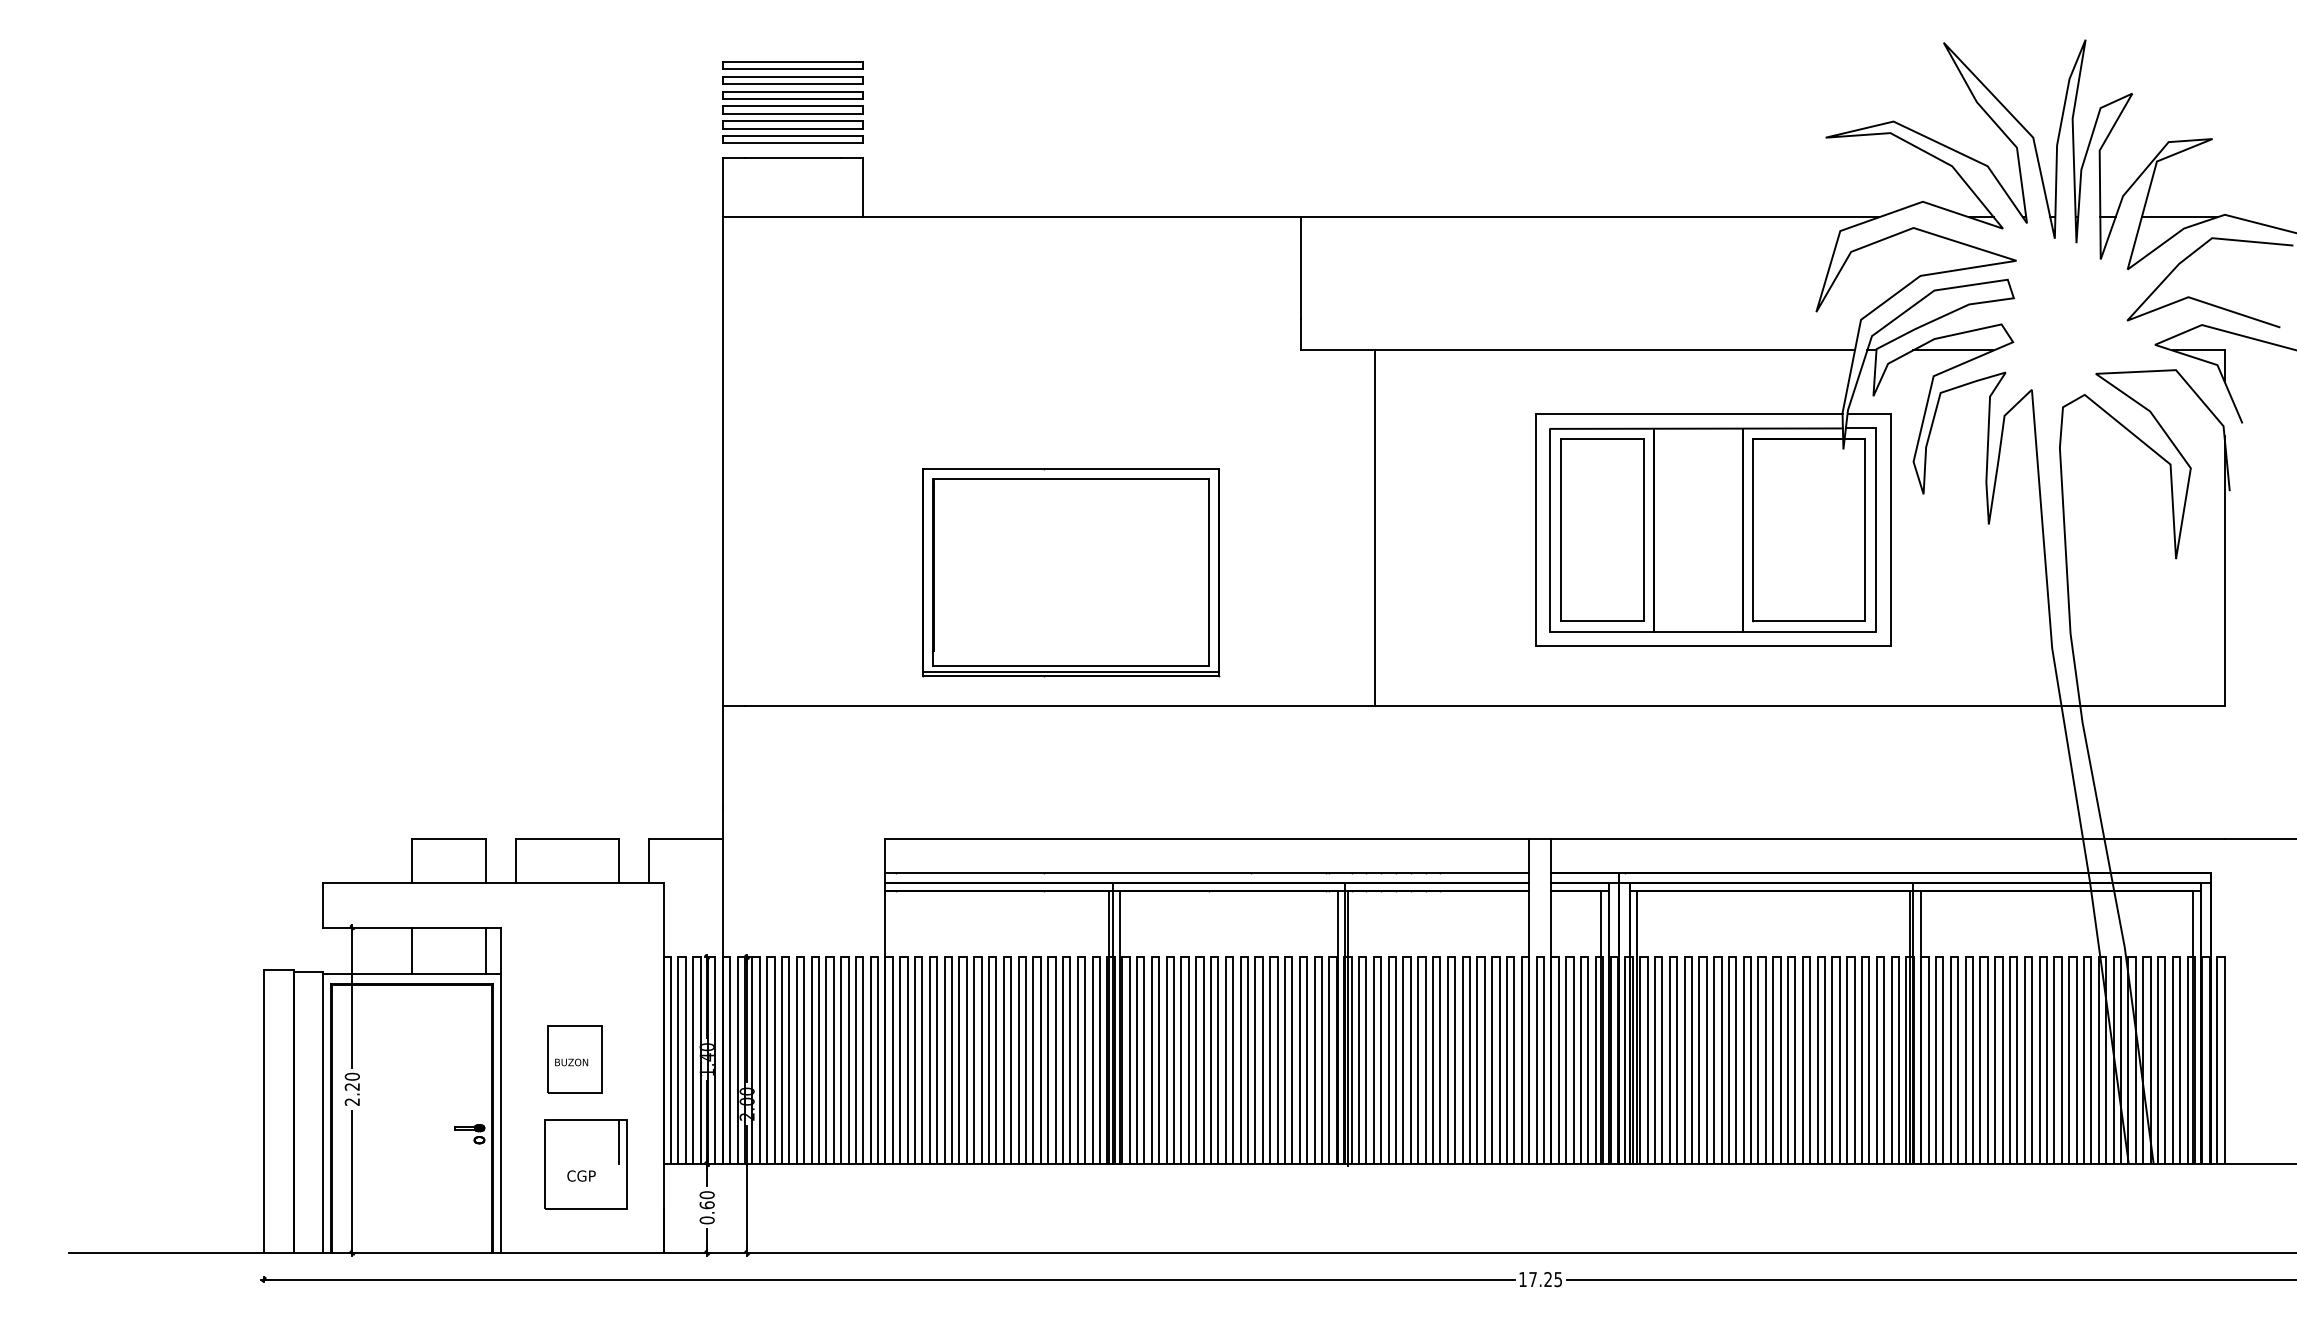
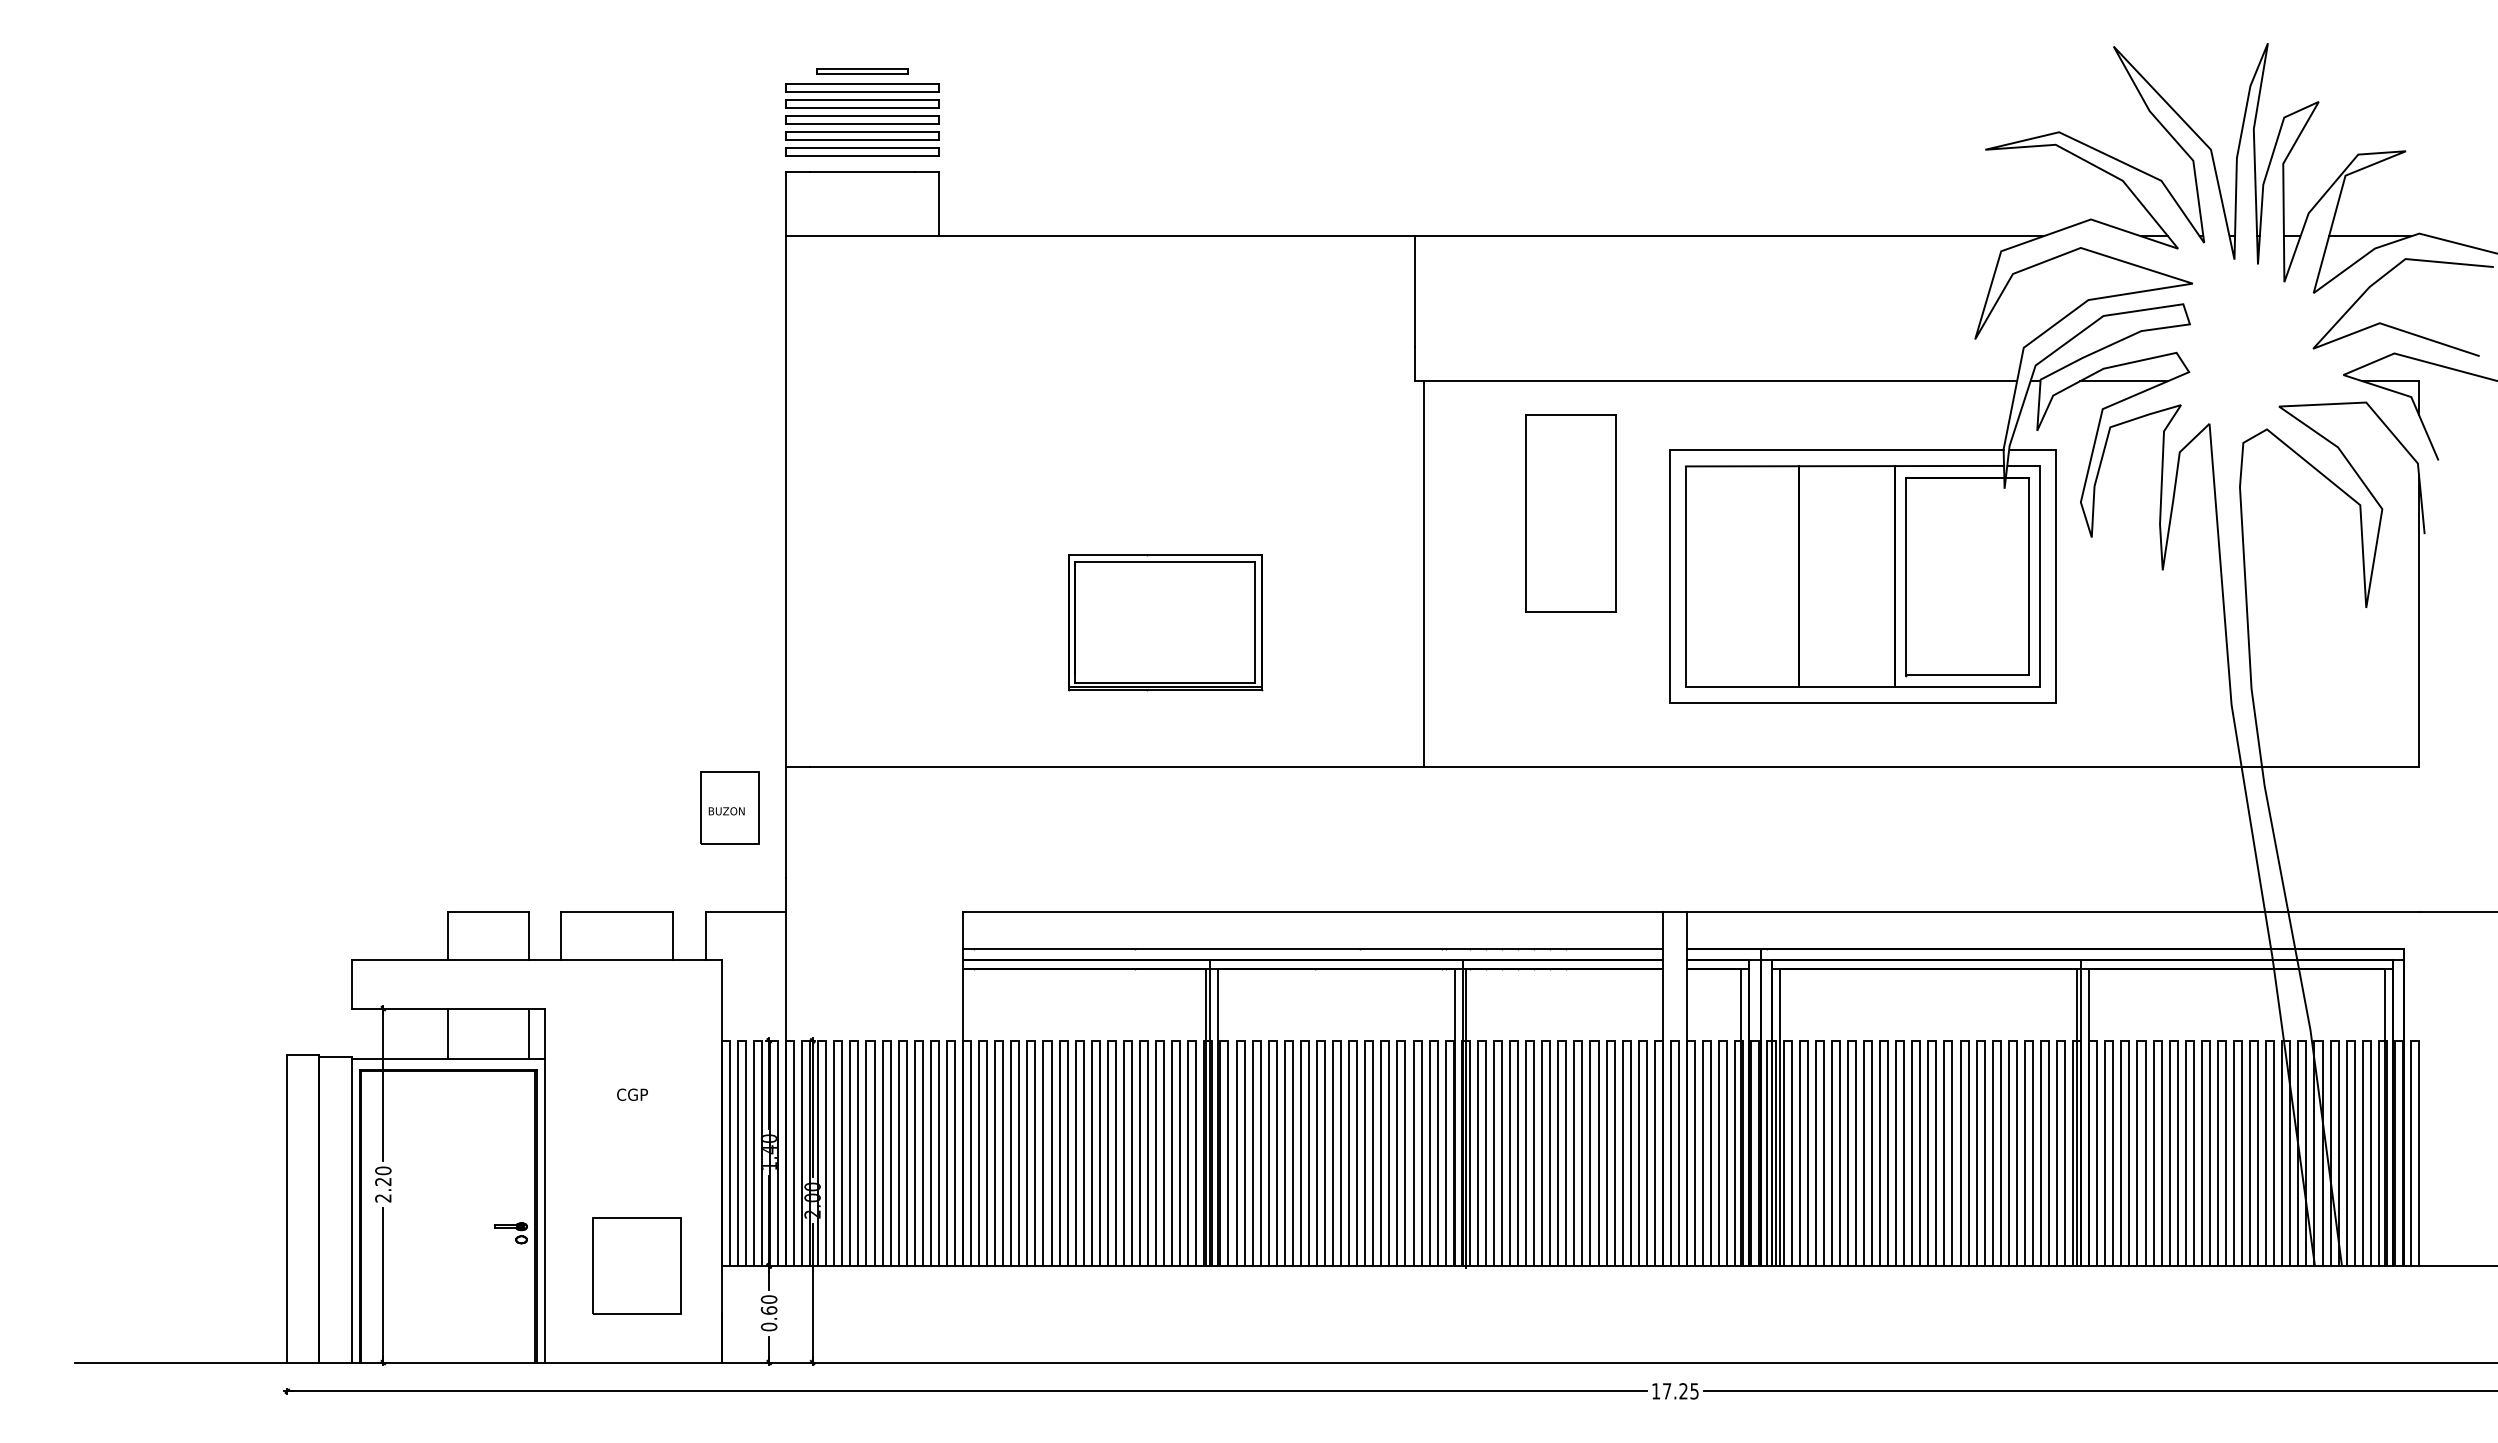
part: (793, 64) -> (862, 70), size x0.6
line: (1375, 528) -> (1424, 574), moved
part: (1601, 530) -> (1570, 513), moved
part: (1071, 572) -> (1165, 622), size x0.6
part: (574, 1058) -> (729, 807), moved
line: (619, 1141) -> (673, 1241), removed
text: (581, 1175) -> (632, 1094), moved

